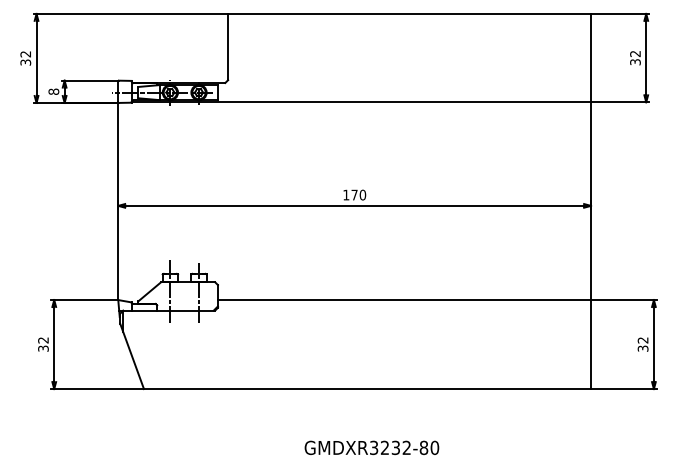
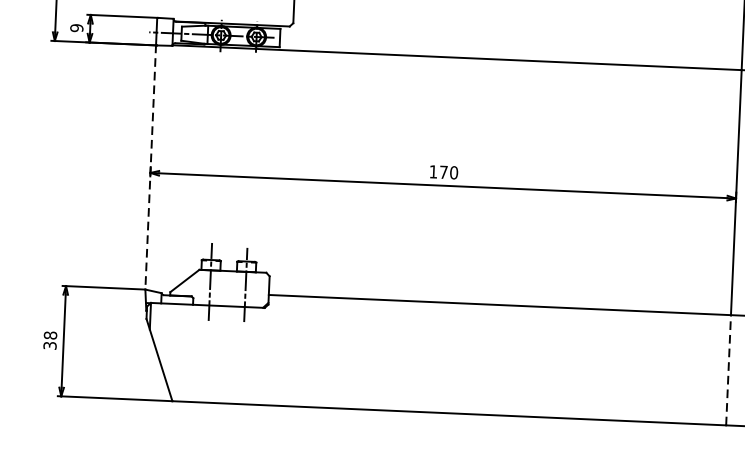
text: (53, 91) -> (76, 27), 8 -> 9
line: (118, 201) -> (151, 167), solid -> dashed
text: (43, 340) -> (50, 335), 32 -> 38
line: (591, 344) -> (729, 370), solid -> dashed

